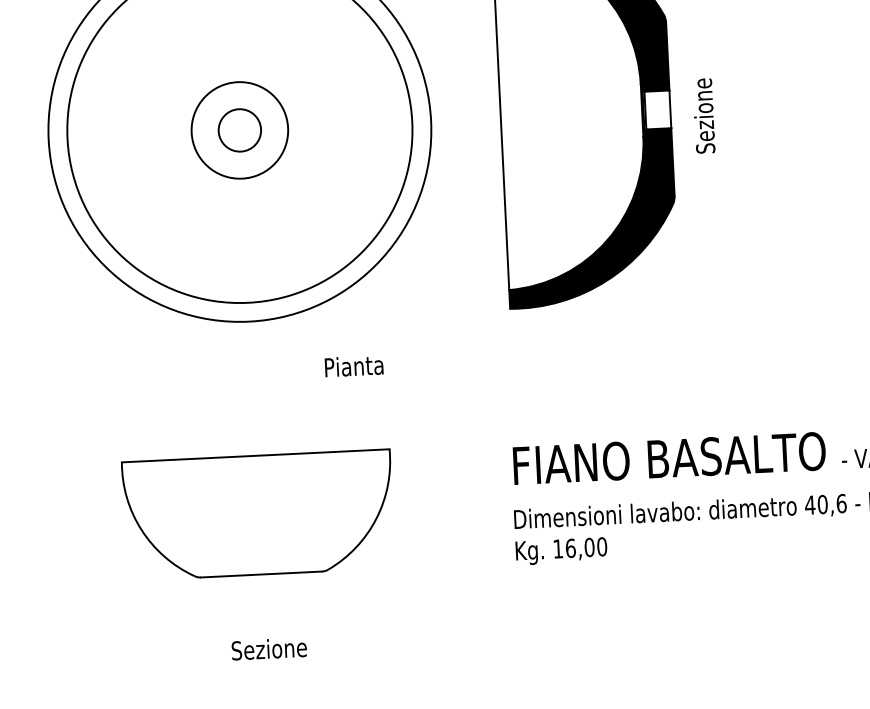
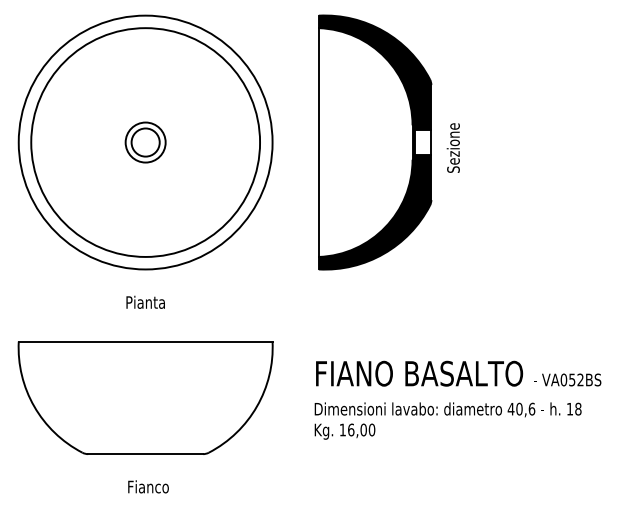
circle: (239, 130) -> (145, 142), size x0.62
text: (353, 364) -> (145, 301), moved
part: (258, 514) -> (145, 397), size x1.43
text: (269, 648) -> (148, 486), Sezione -> Fianco

